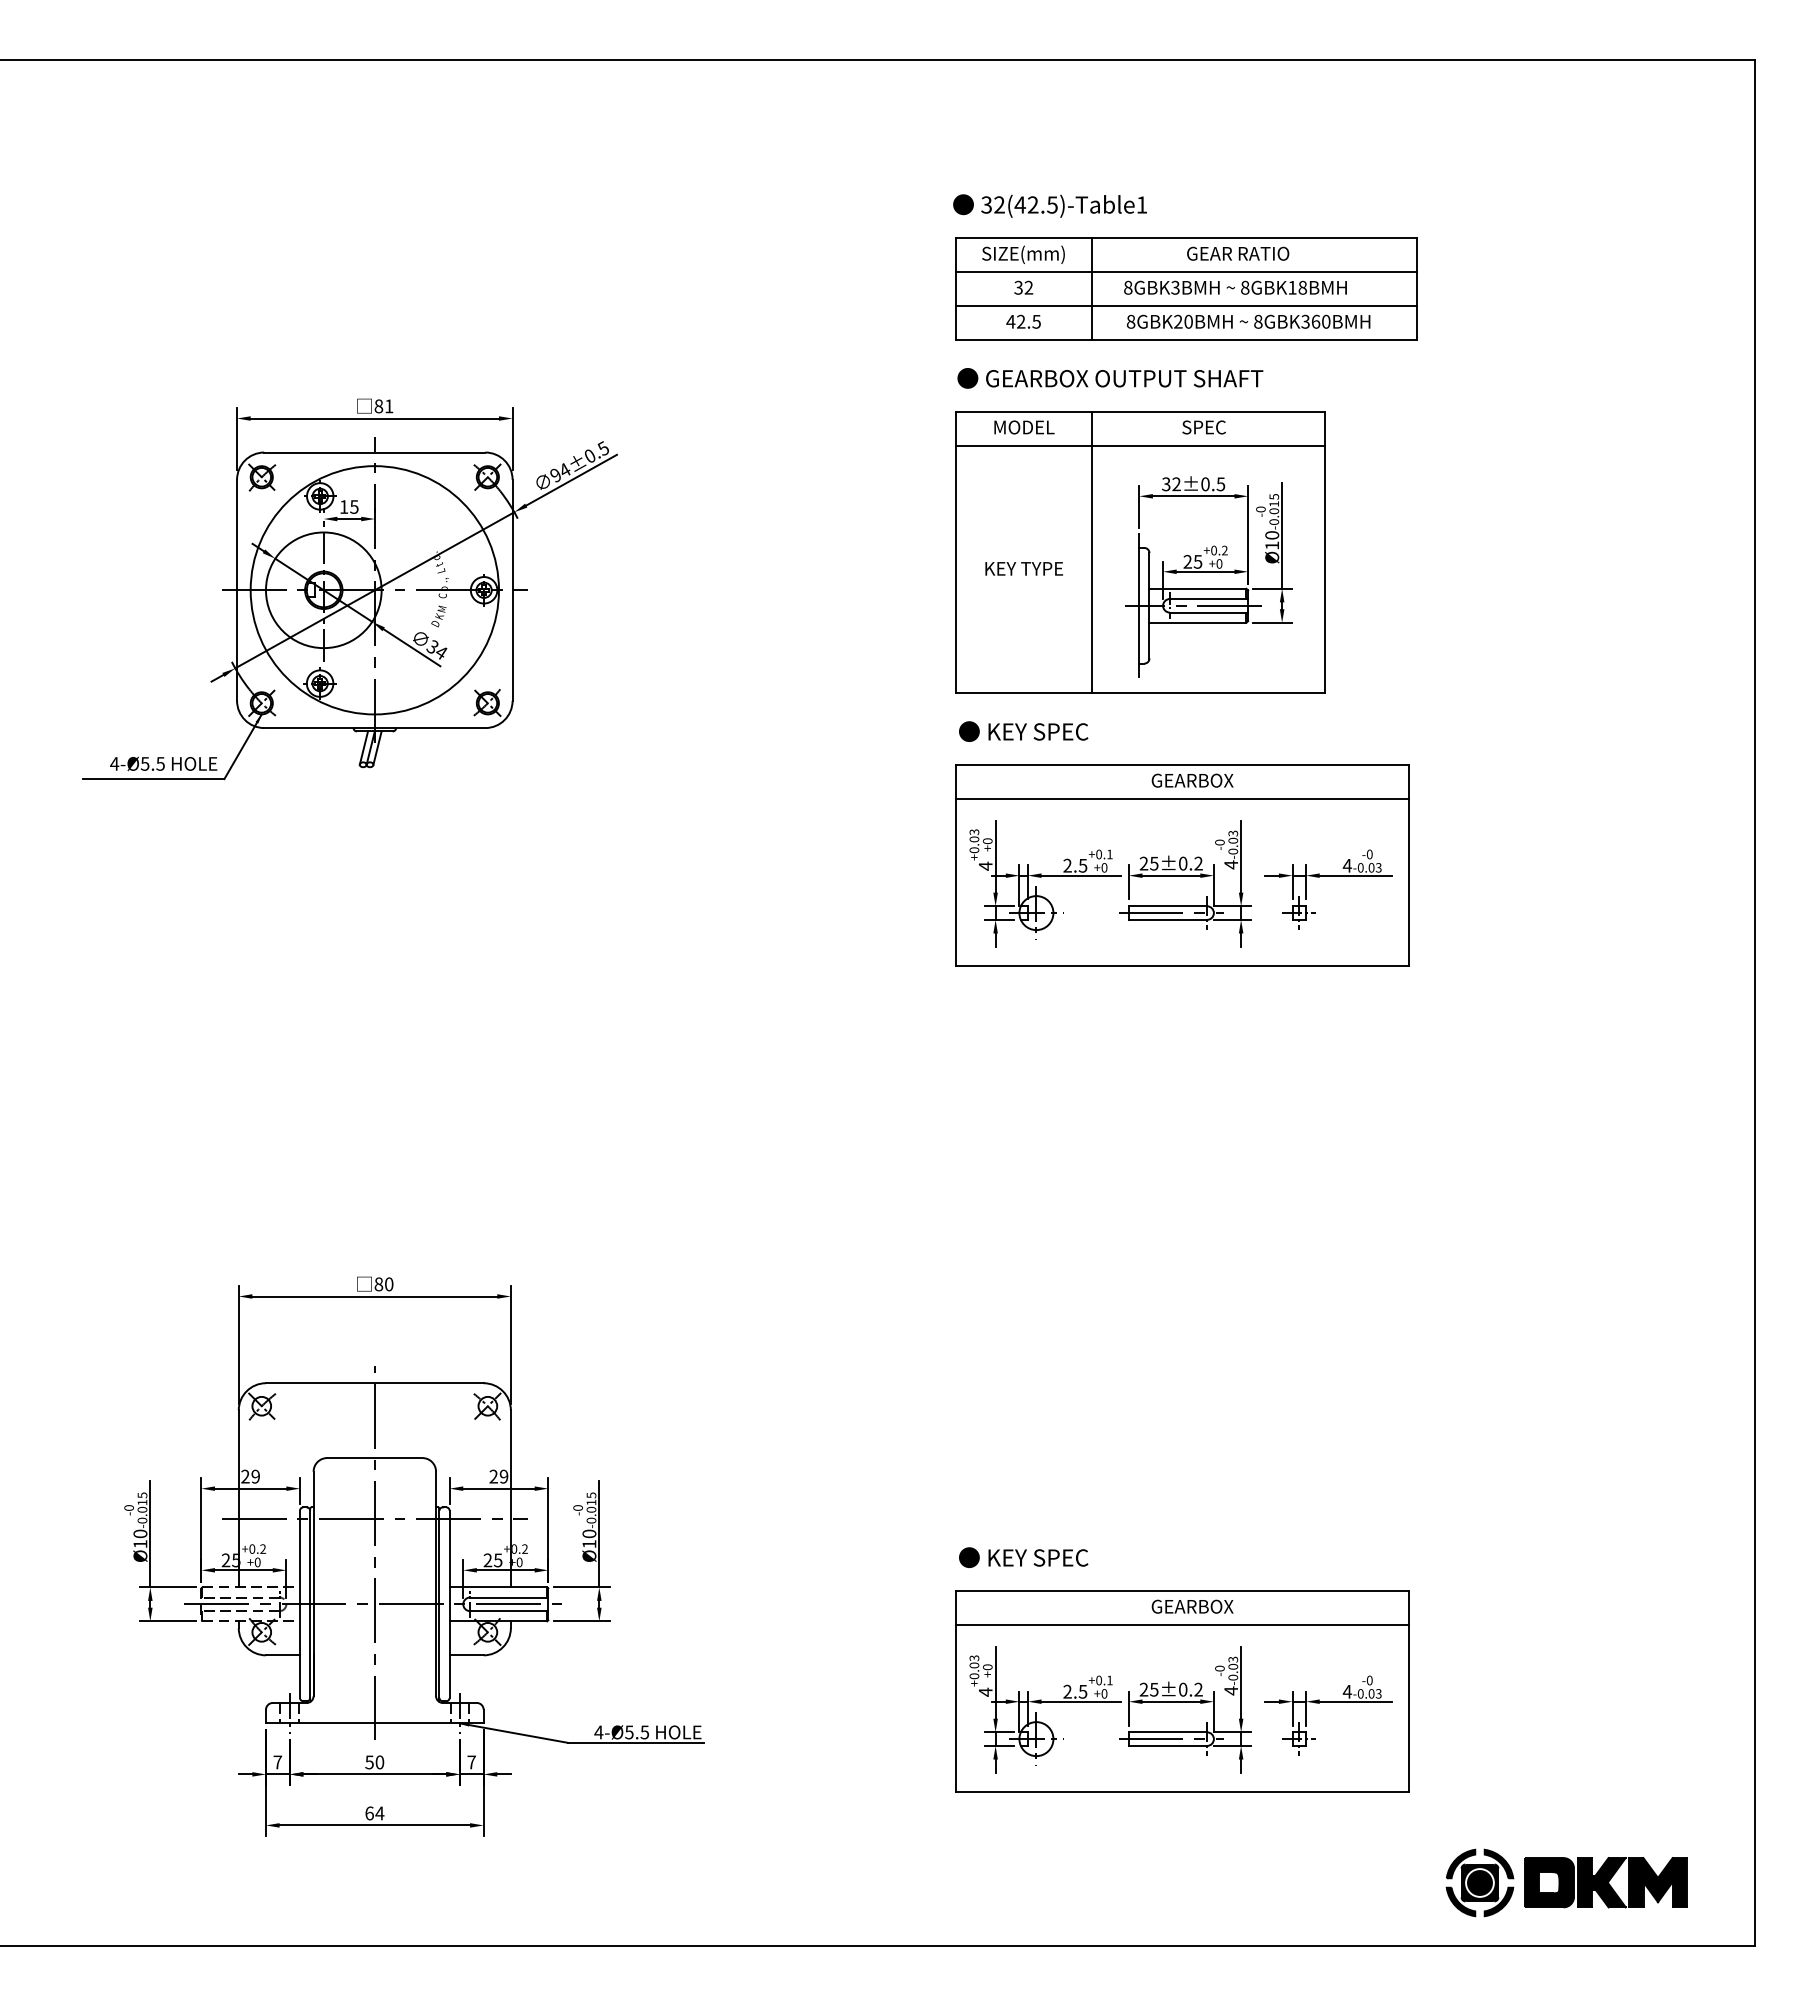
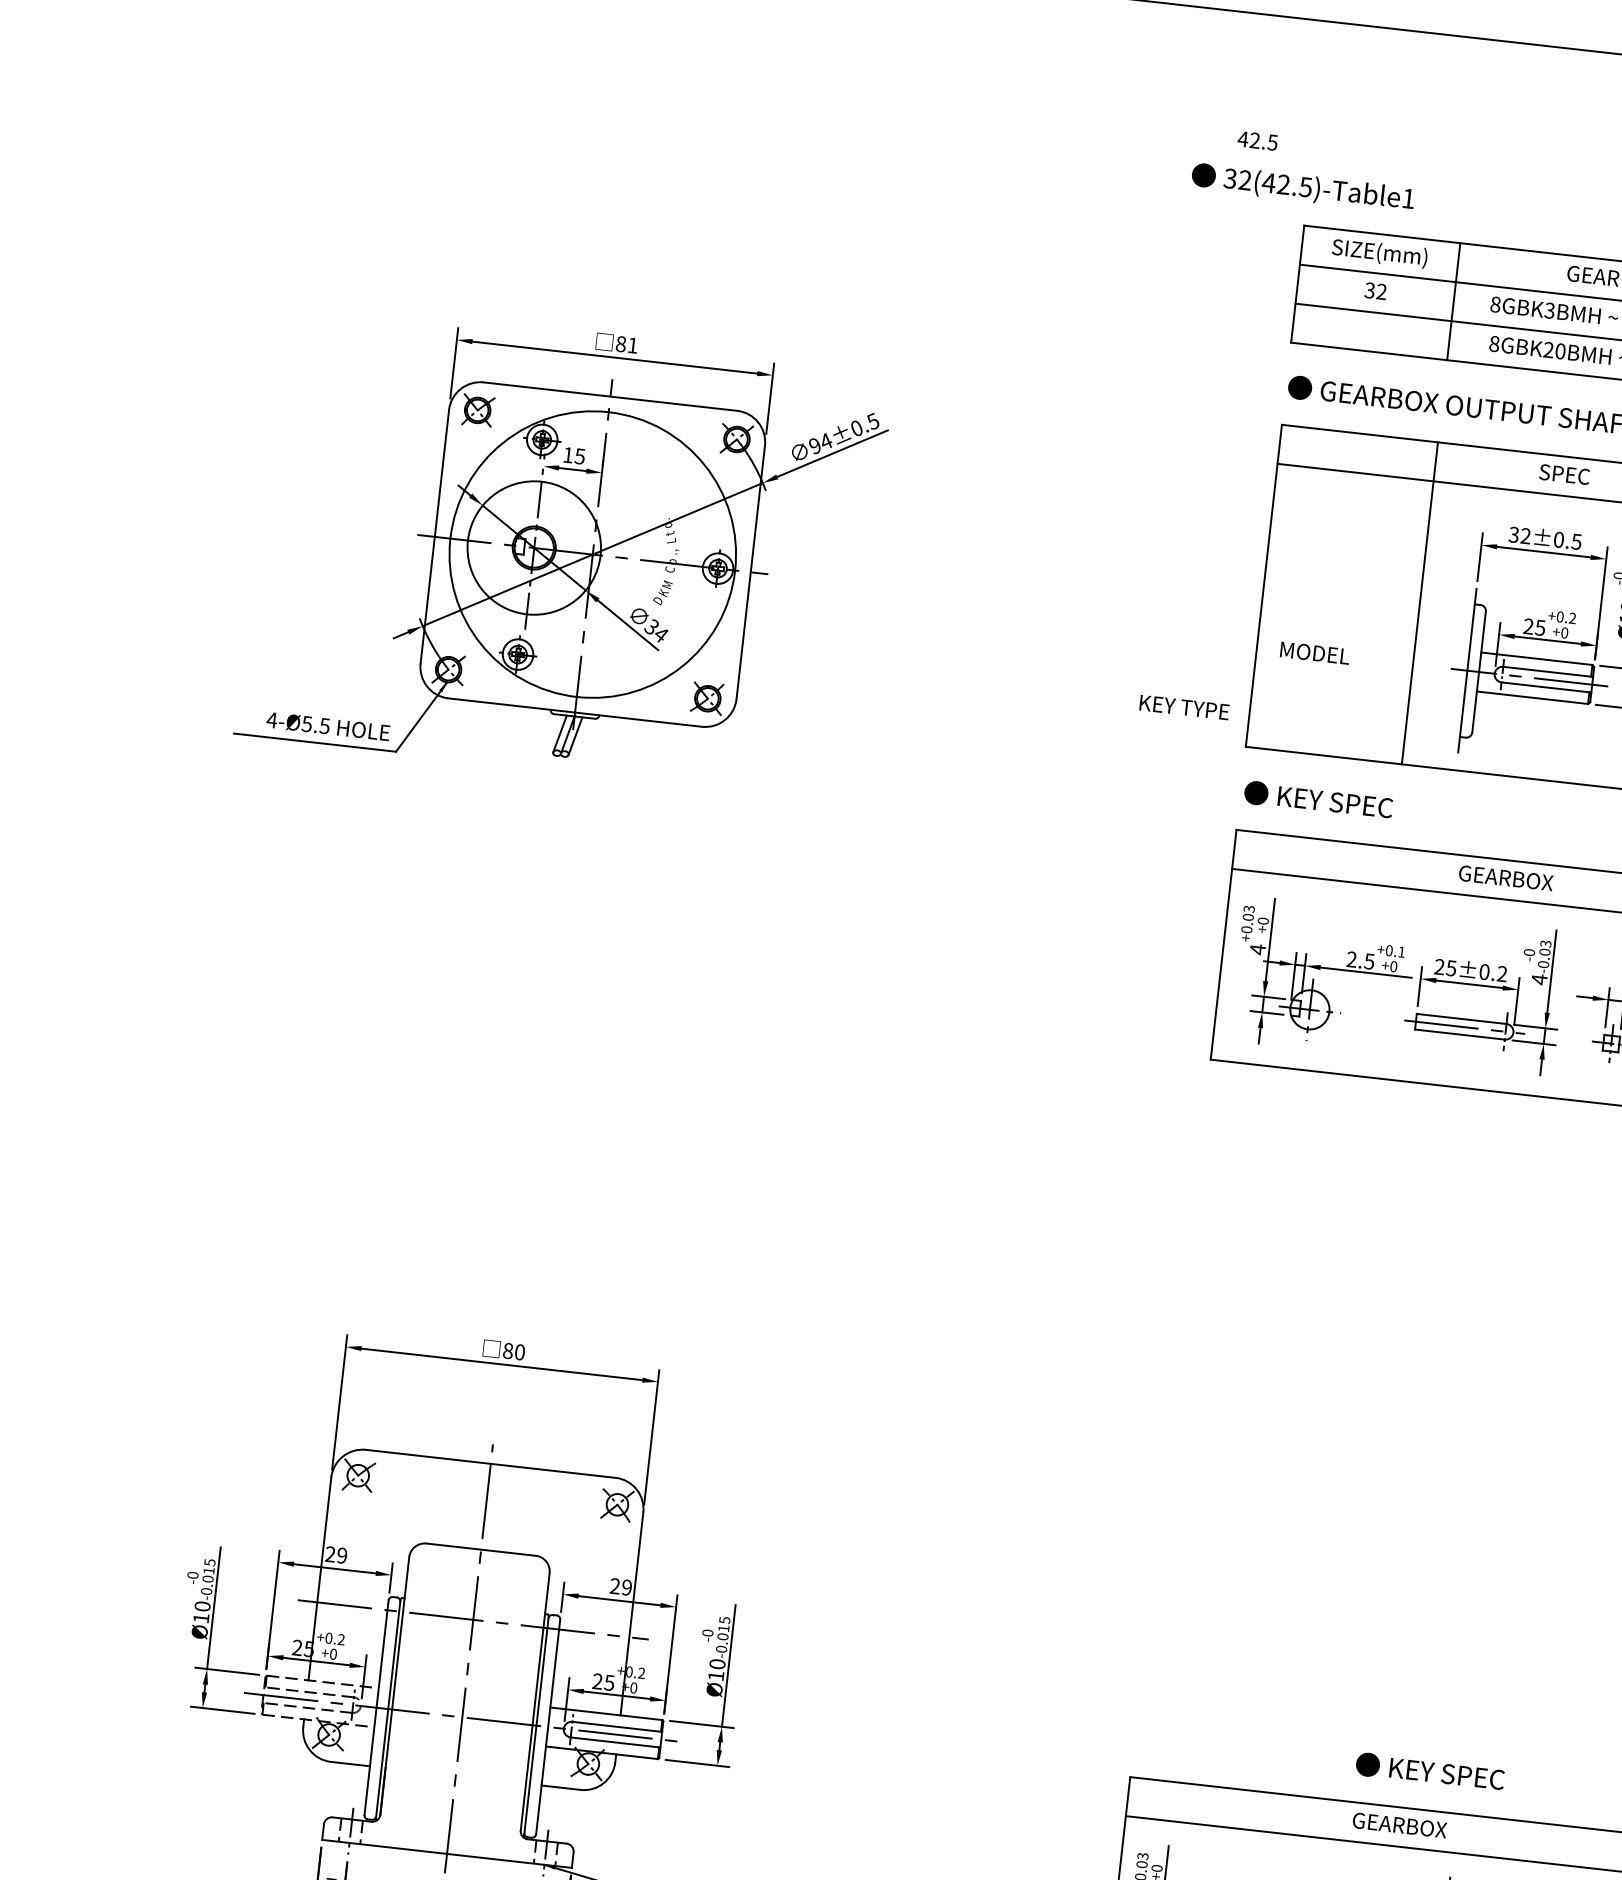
text: (1049, 205) -> (1302, 187), moved
text: (1023, 321) -> (1257, 140), moved
text: (1024, 427) -> (1315, 653), moved
text: (1023, 568) -> (1183, 707), moved
text: (1023, 1557) -> (1430, 1771), moved

